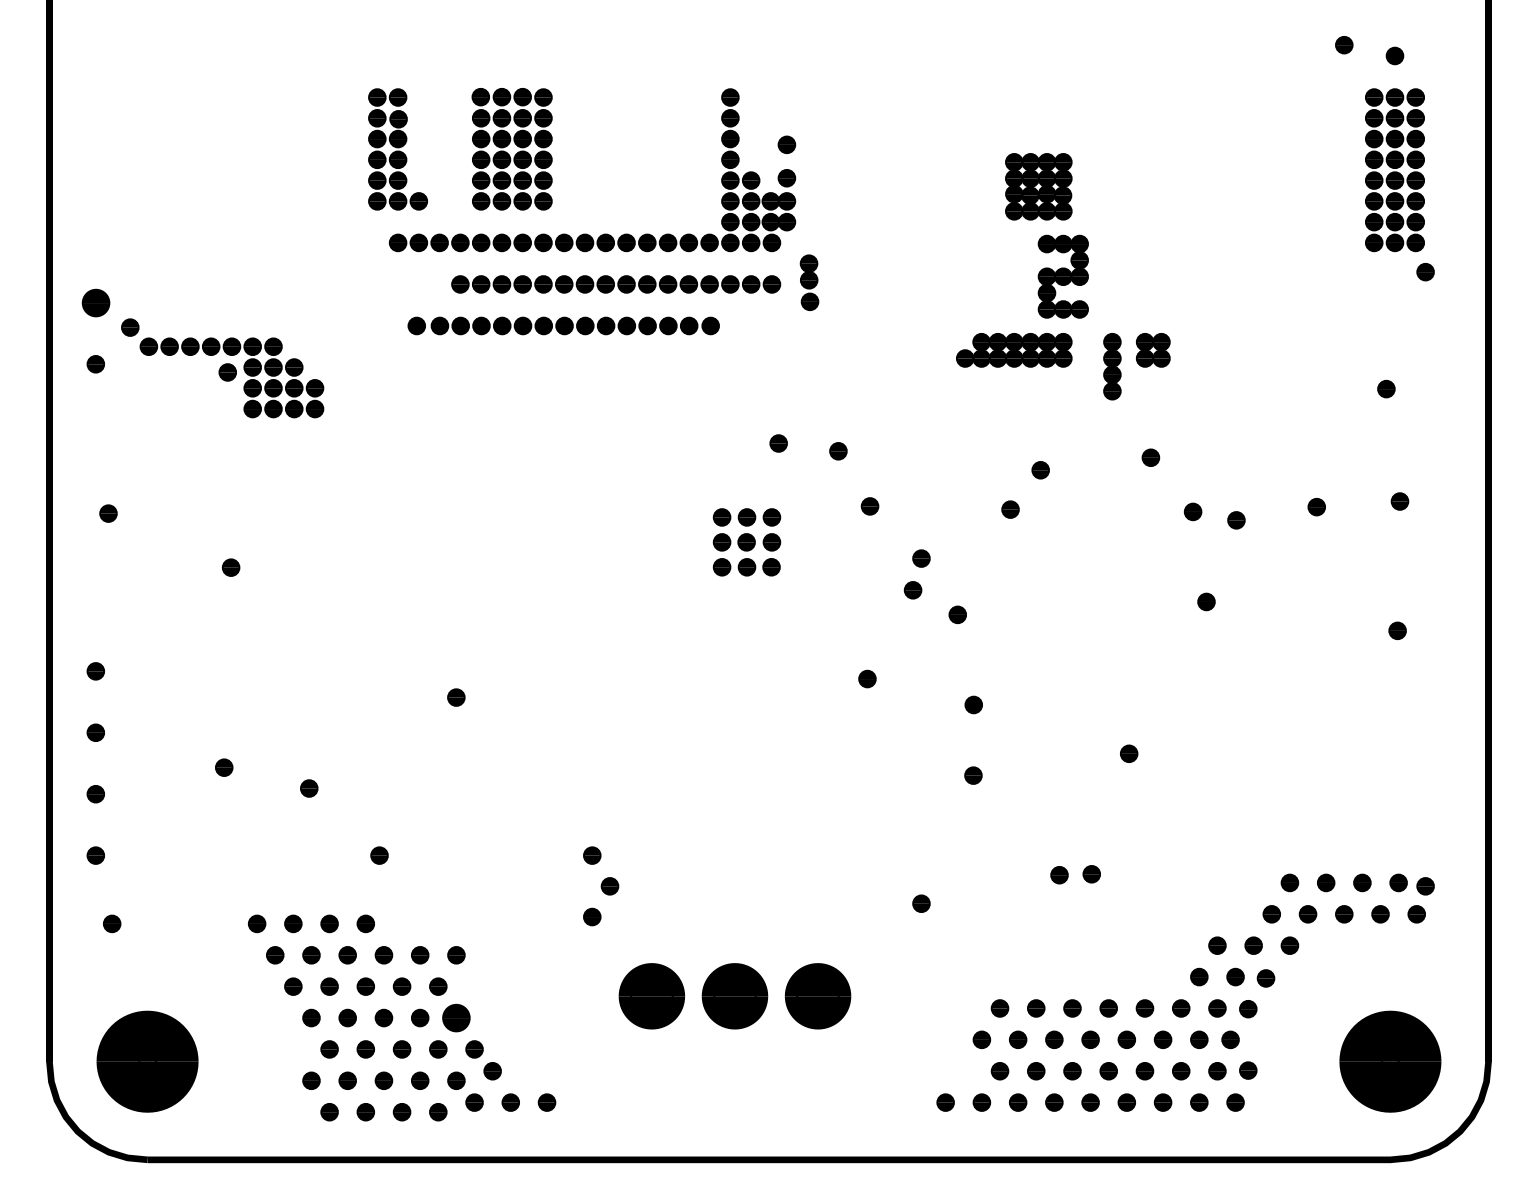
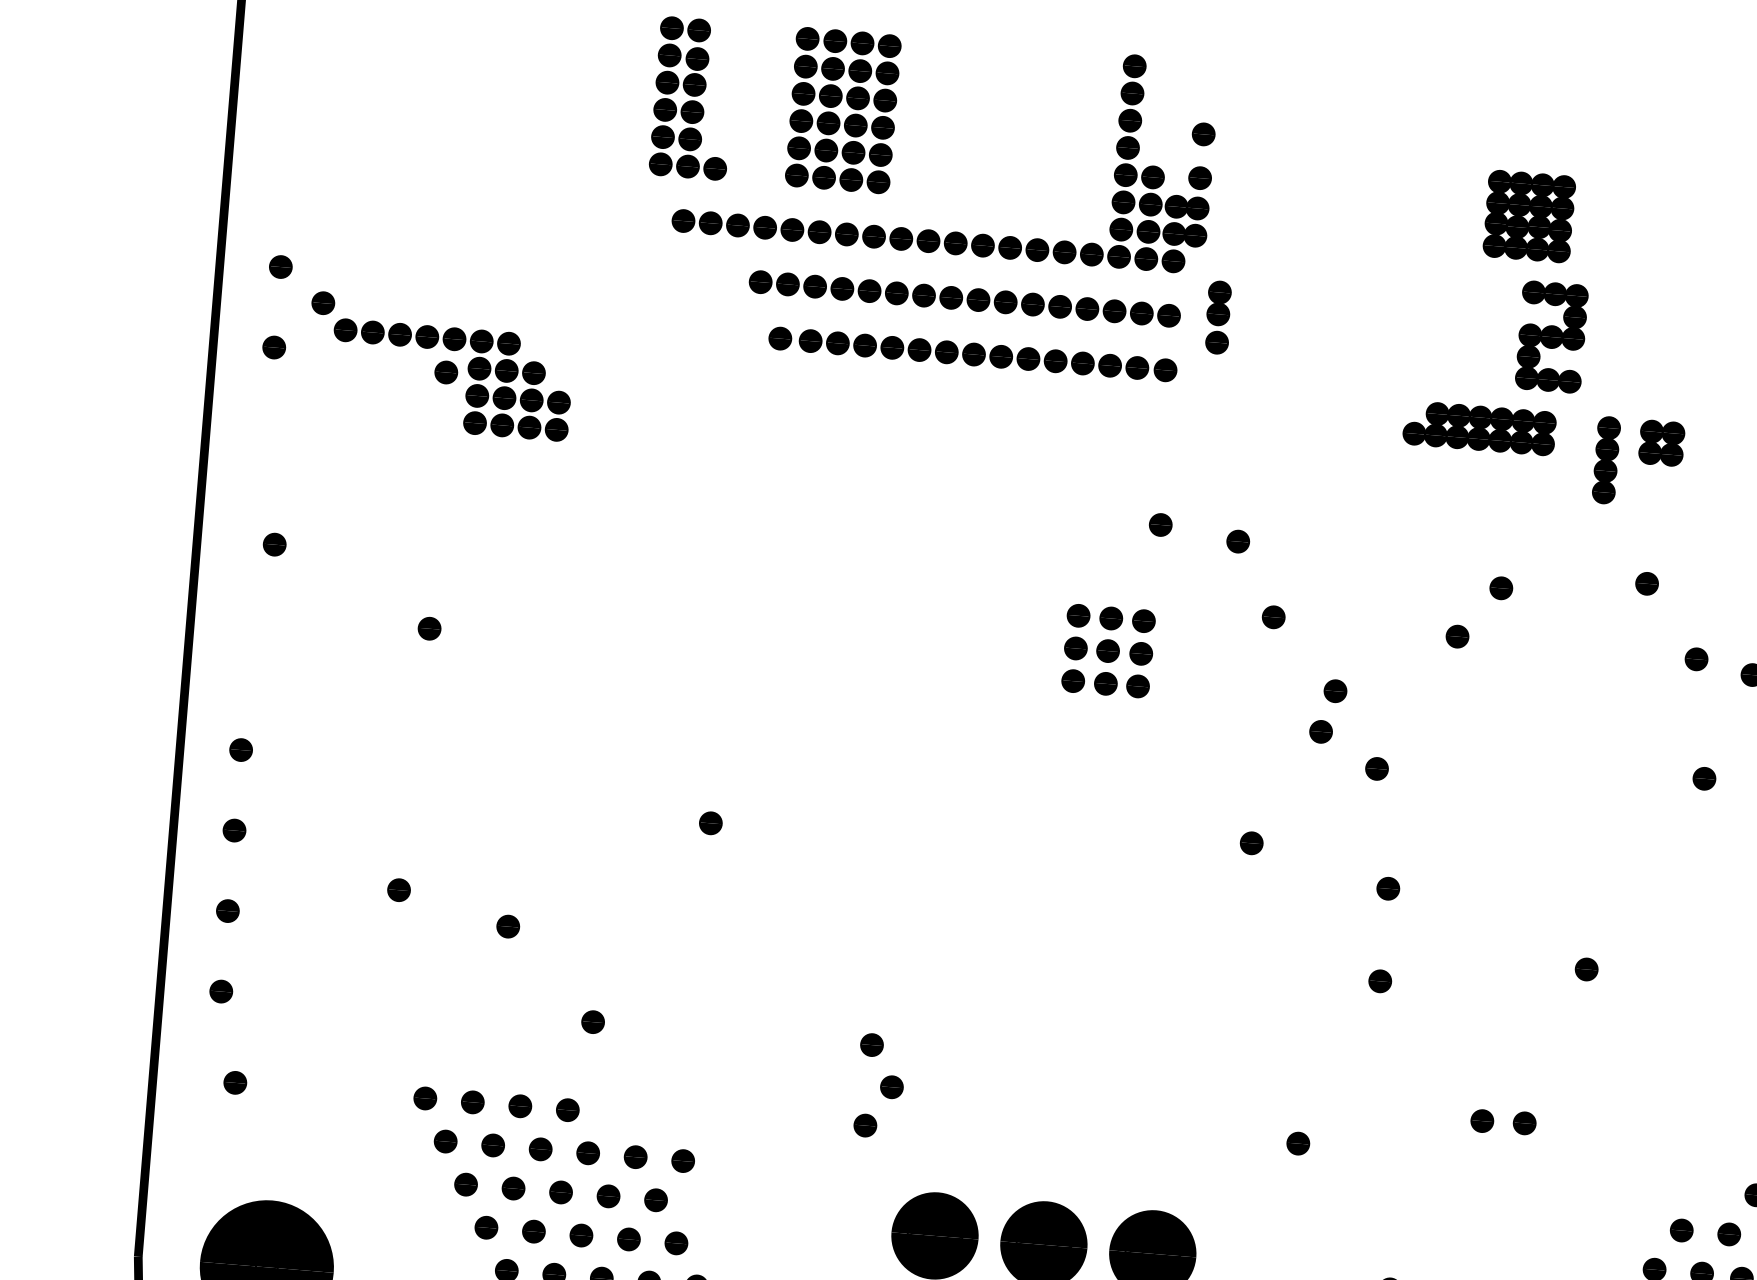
part: (95, 302) -> (280, 266), size x0.62
part: (563, 325) -> (972, 353), moved
part: (456, 1017) -> (676, 1242), size x0.62

